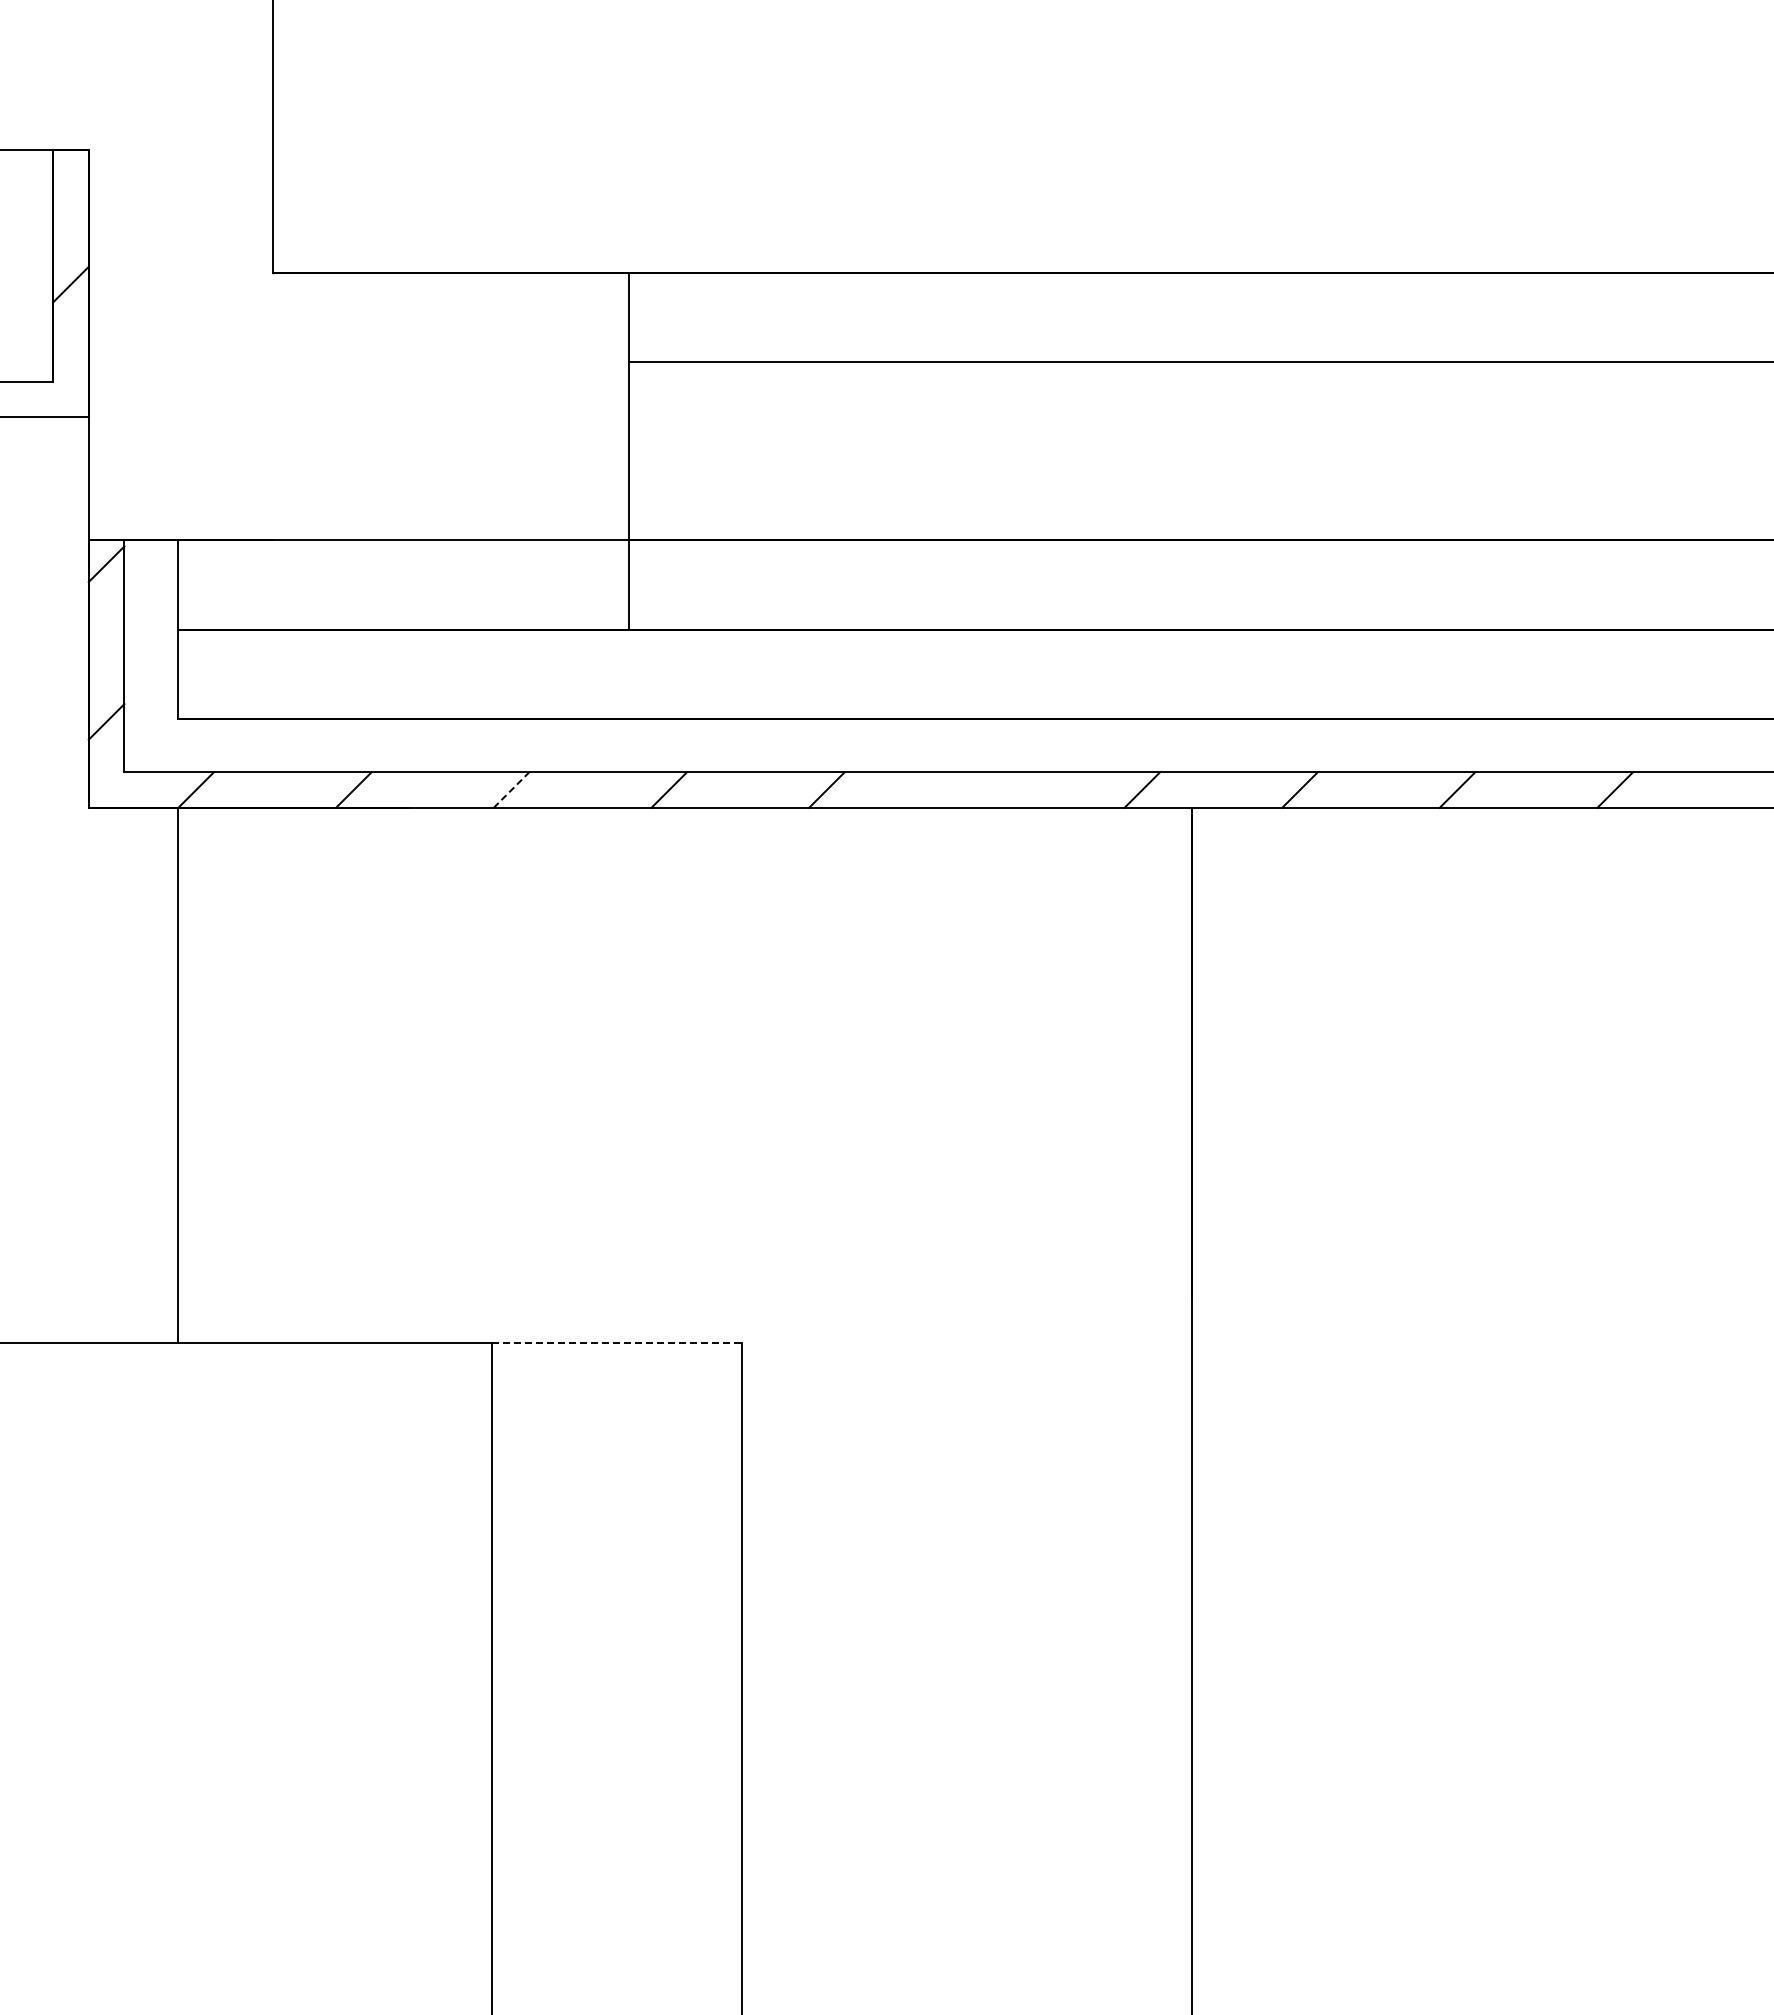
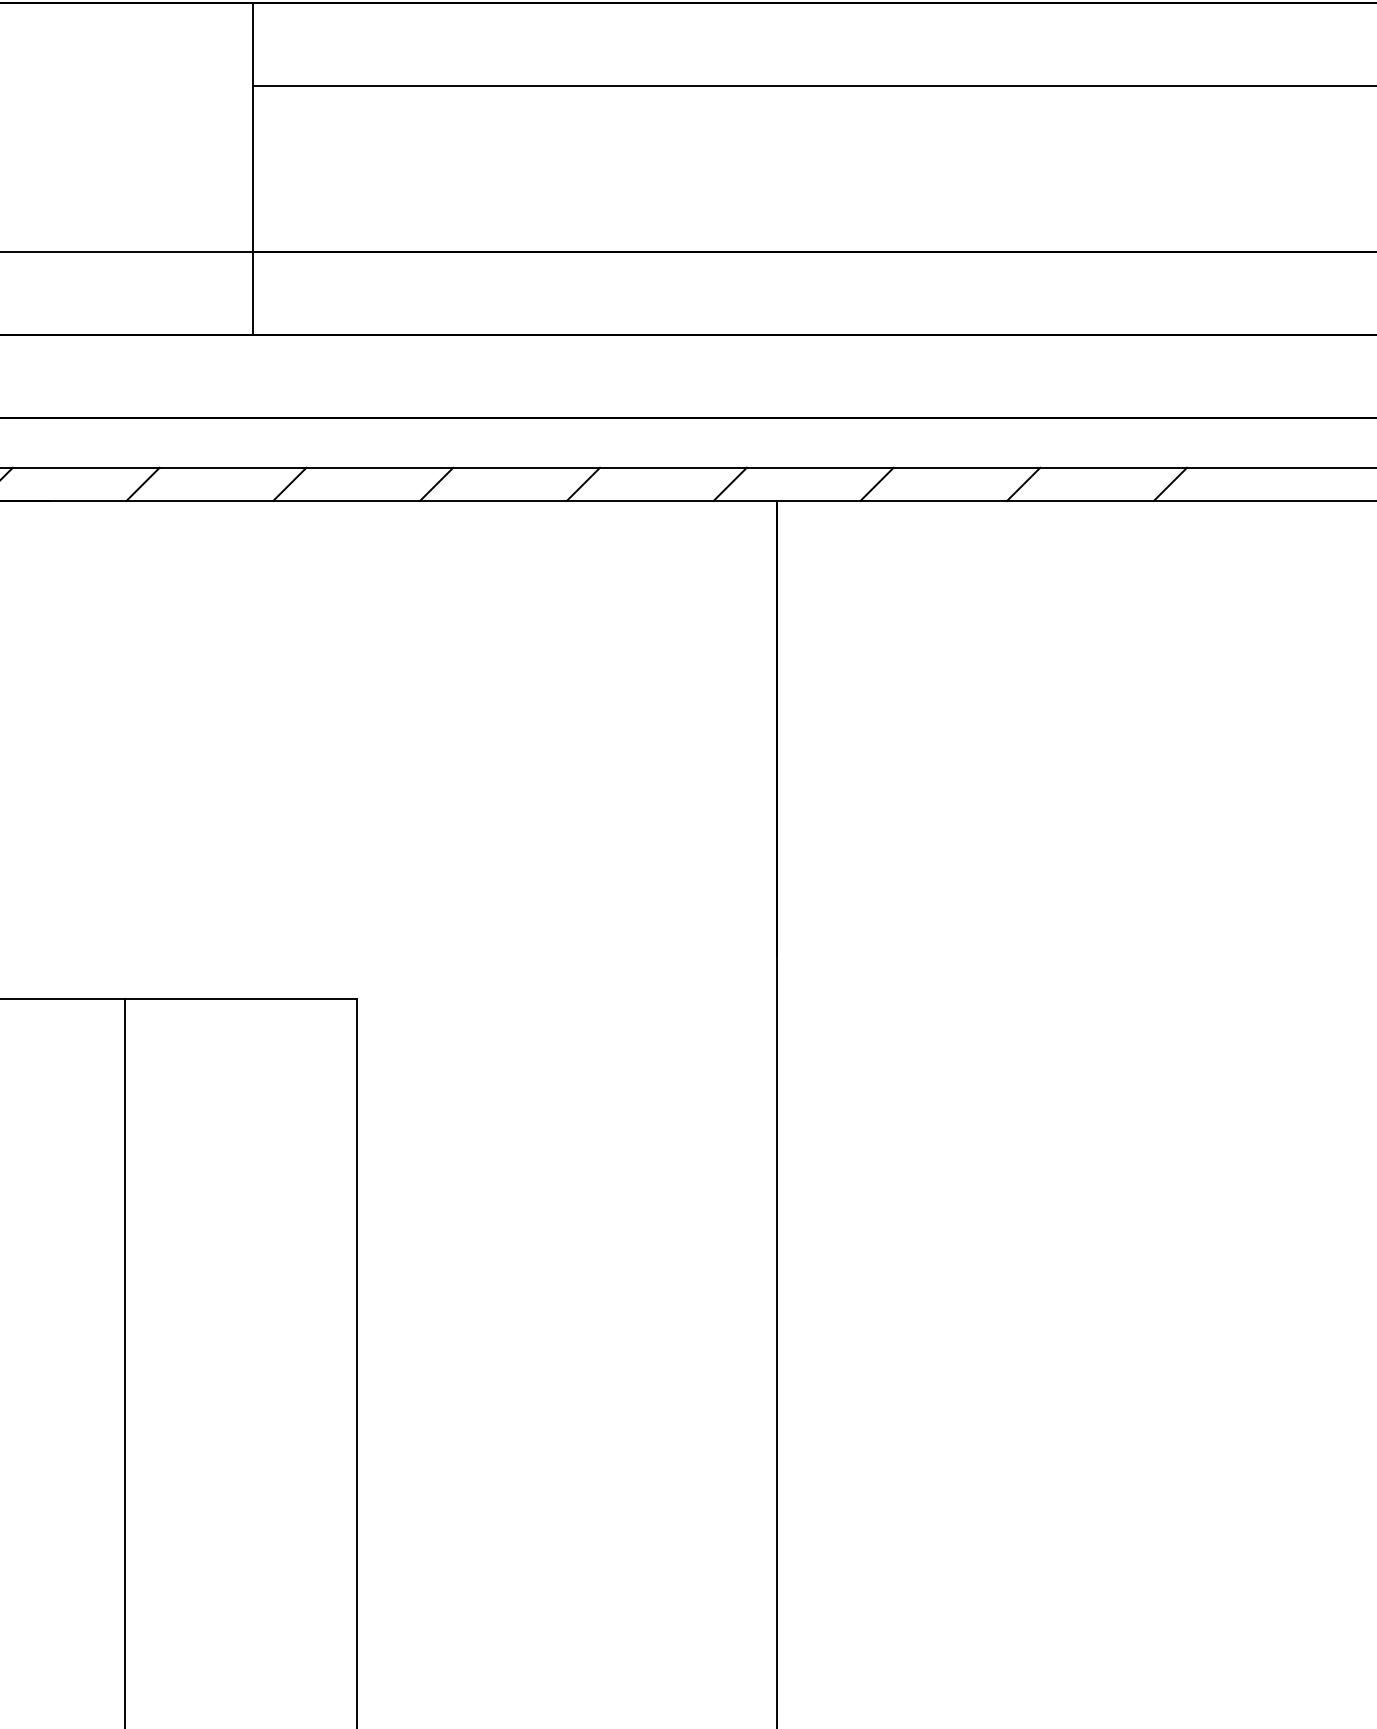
line: (511, 789) -> (142, 483), dashed -> solid
line: (984, 789) -> (583, 483), added
line: (617, 1343) -> (241, 999), dashed -> solid

